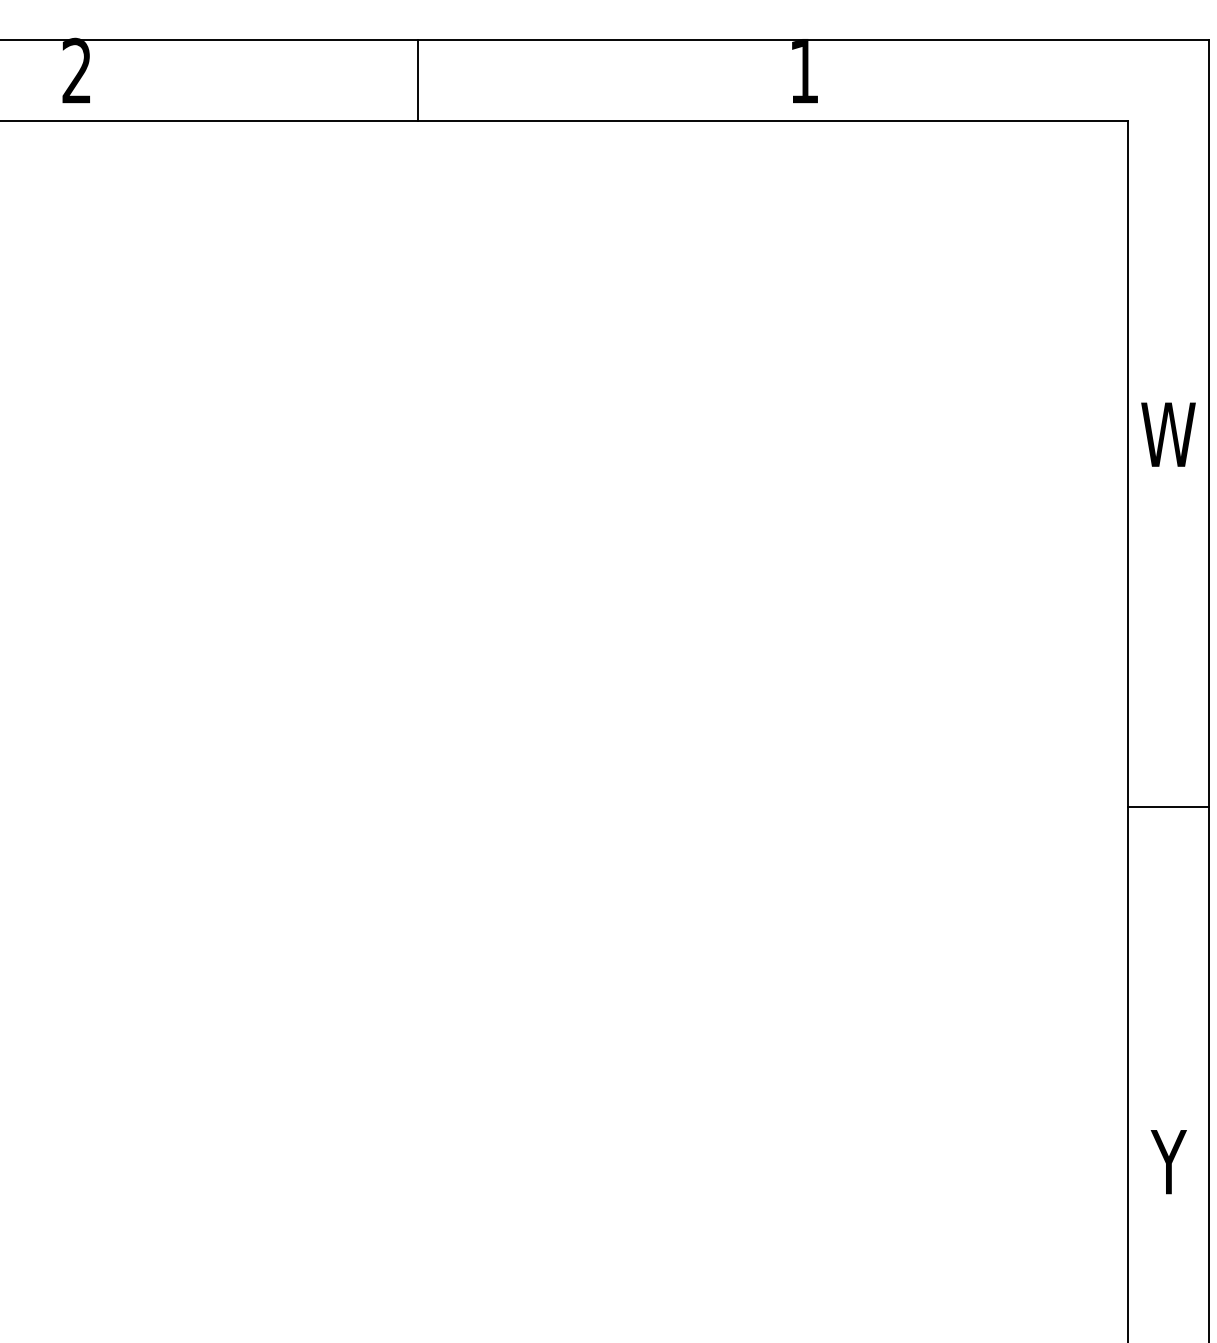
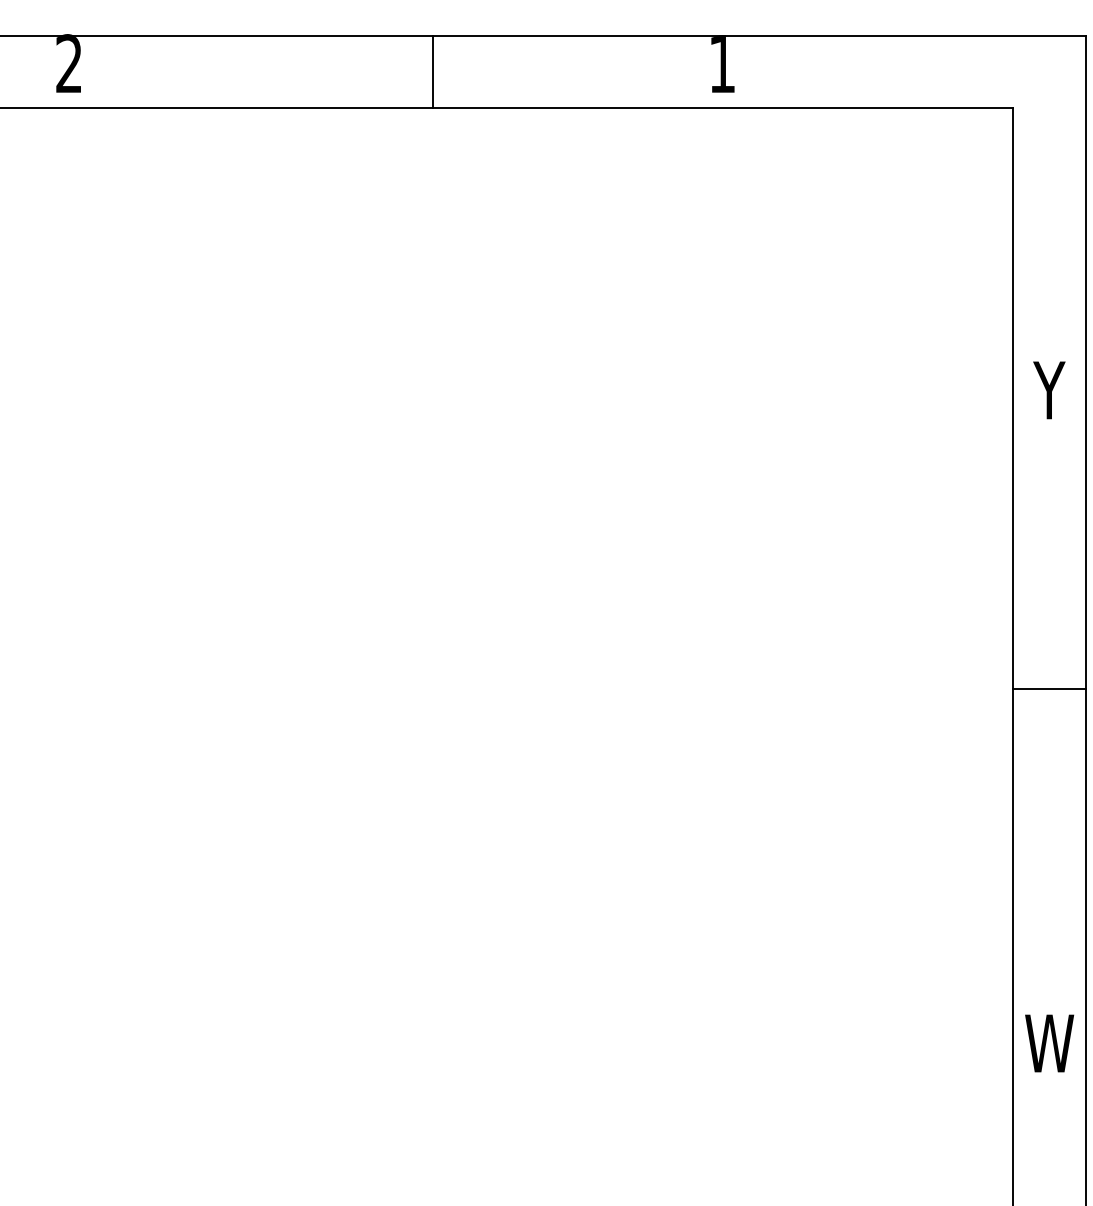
line: (417, 79) -> (432, 71), moved
text: (1168, 434) -> (1049, 390), W -> Y
line: (1168, 807) -> (1049, 689), moved
text: (1168, 1162) -> (1049, 1043), Y -> W

